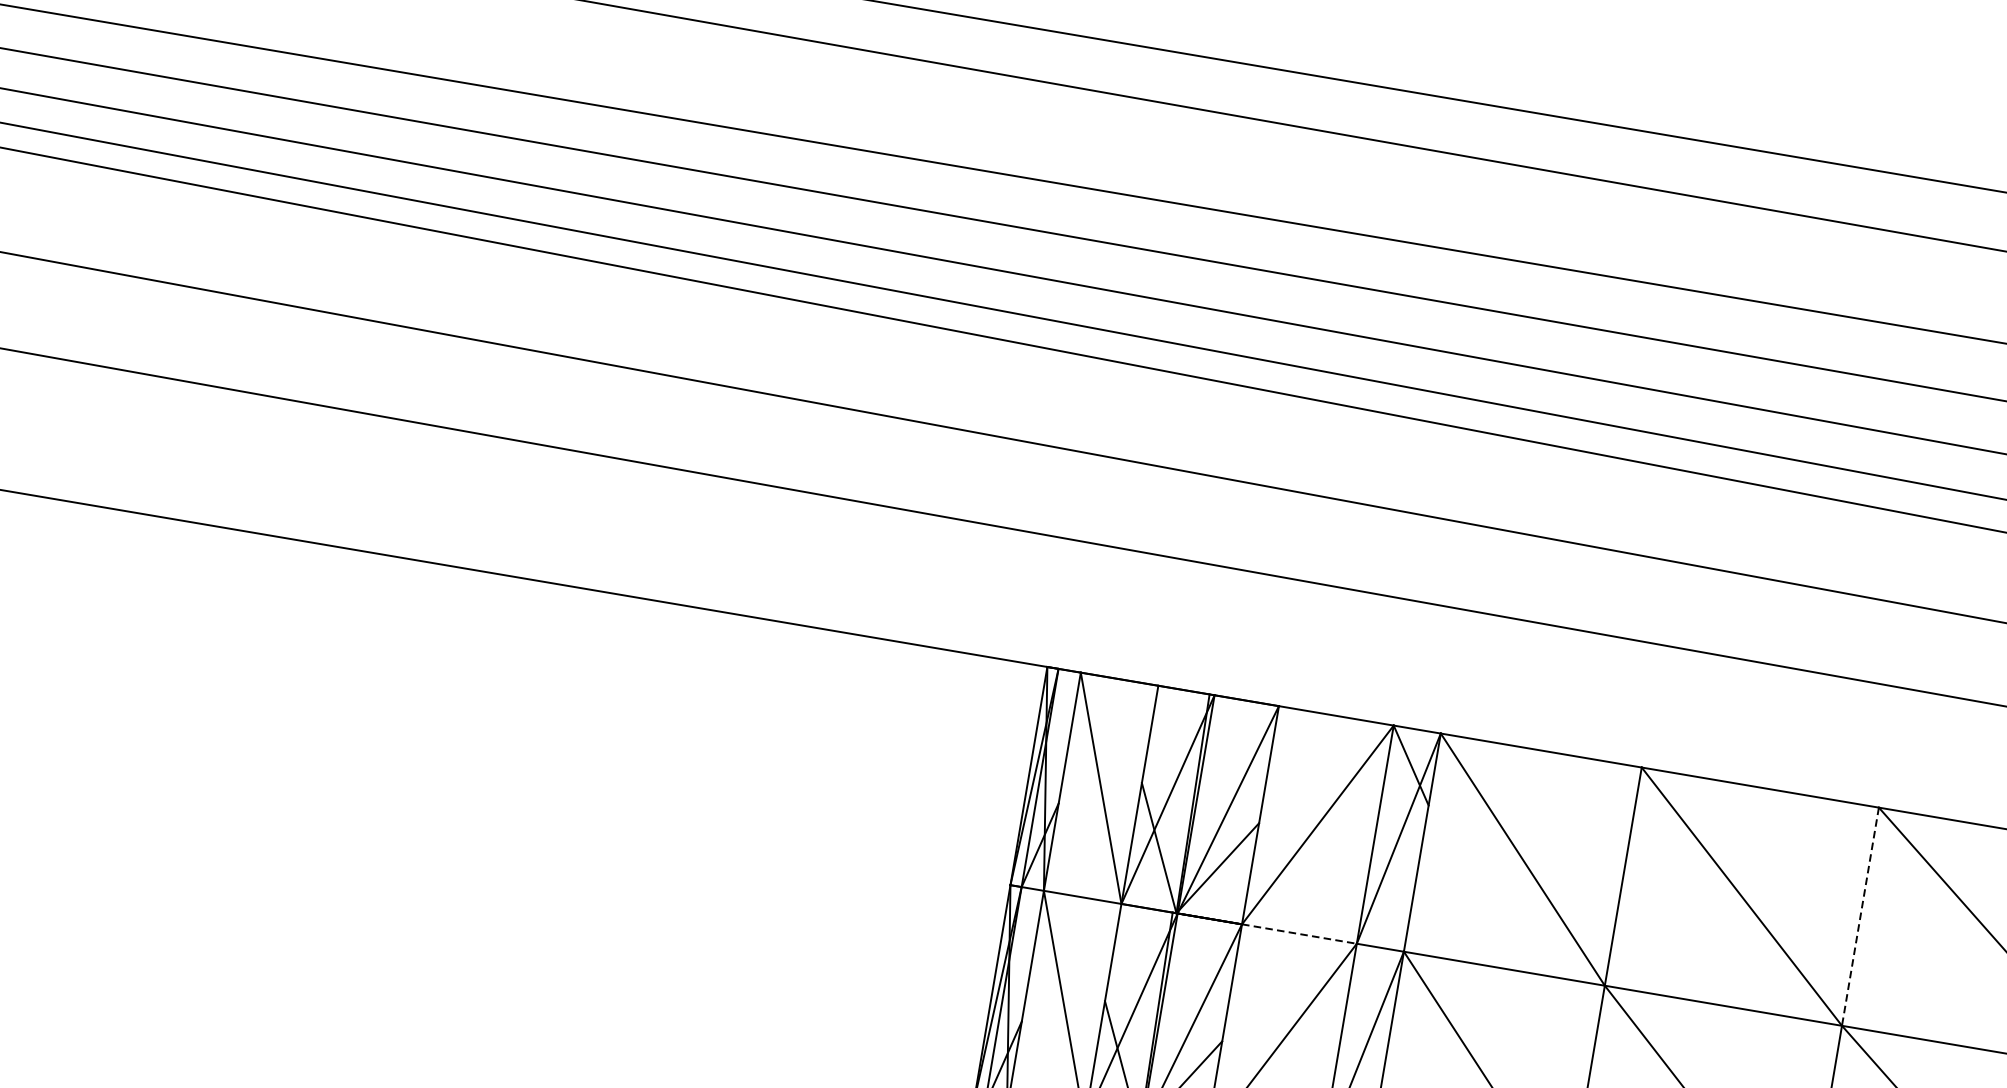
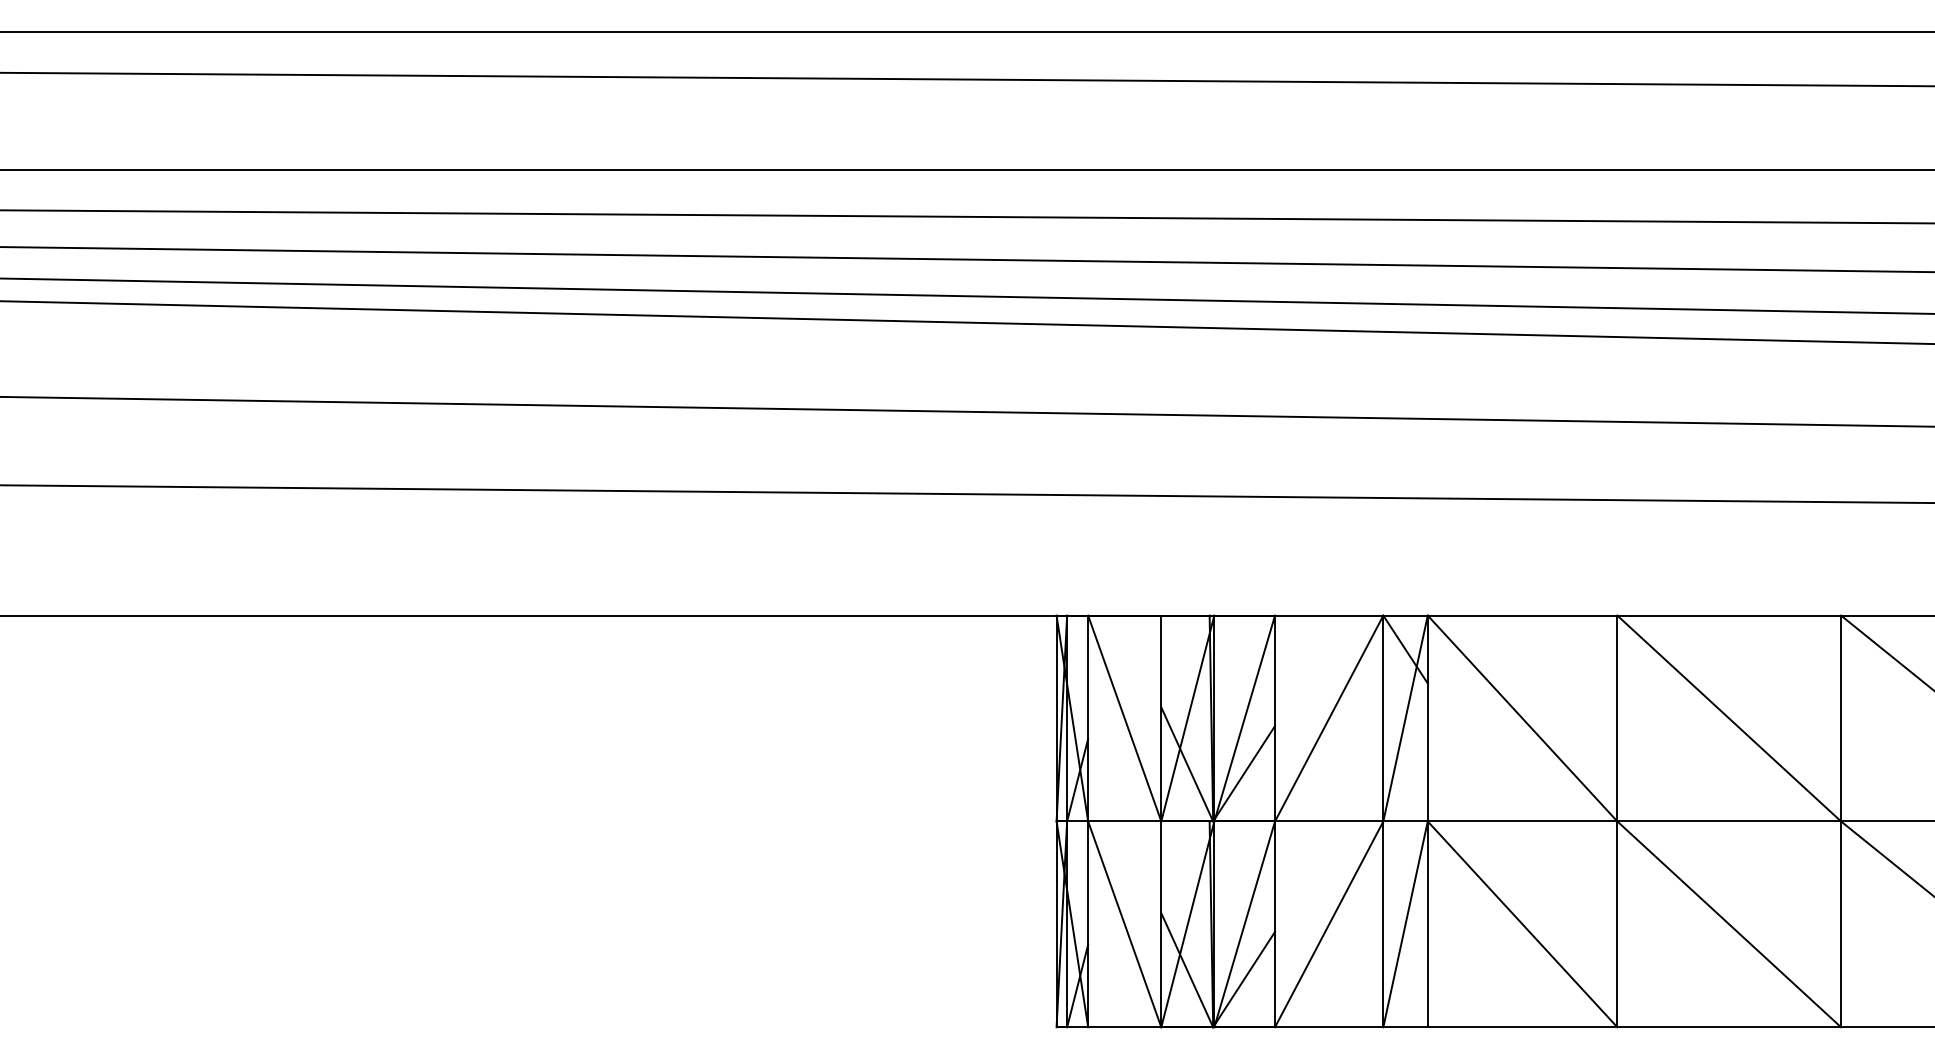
line: (1860, 916) -> (1841, 718), dashed -> solid
line: (1299, 934) -> (1329, 821), dashed -> solid

